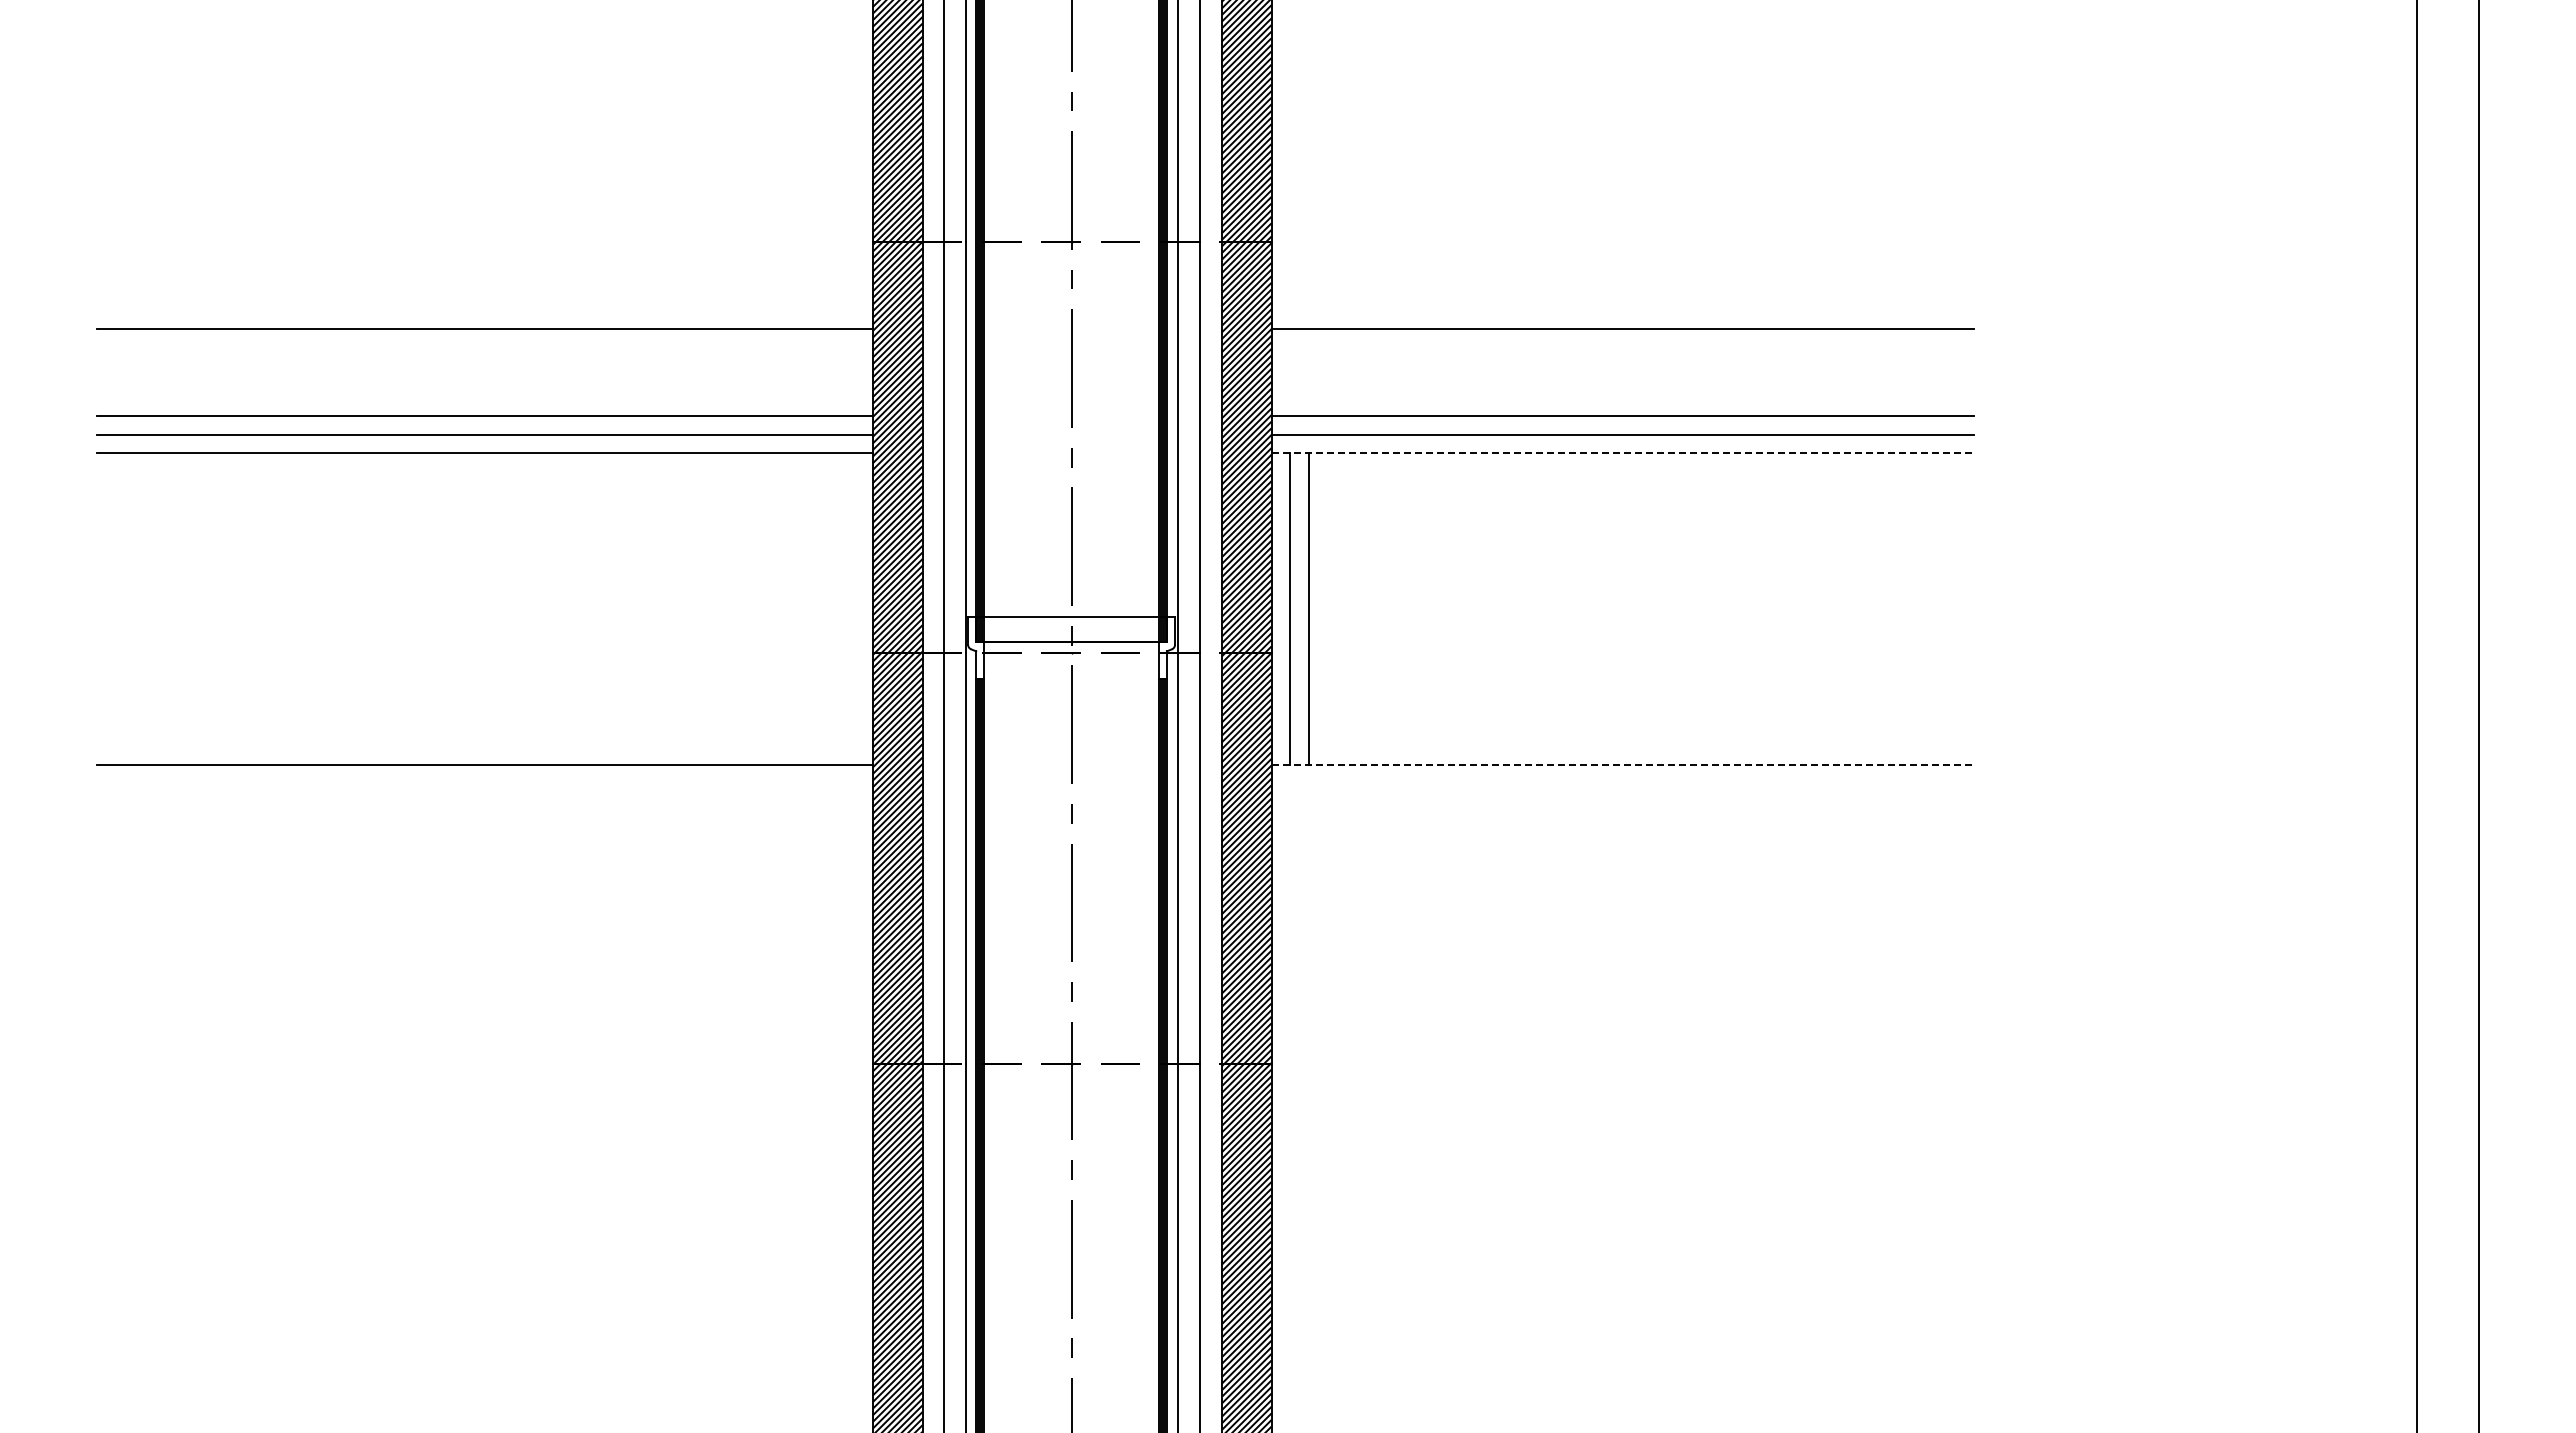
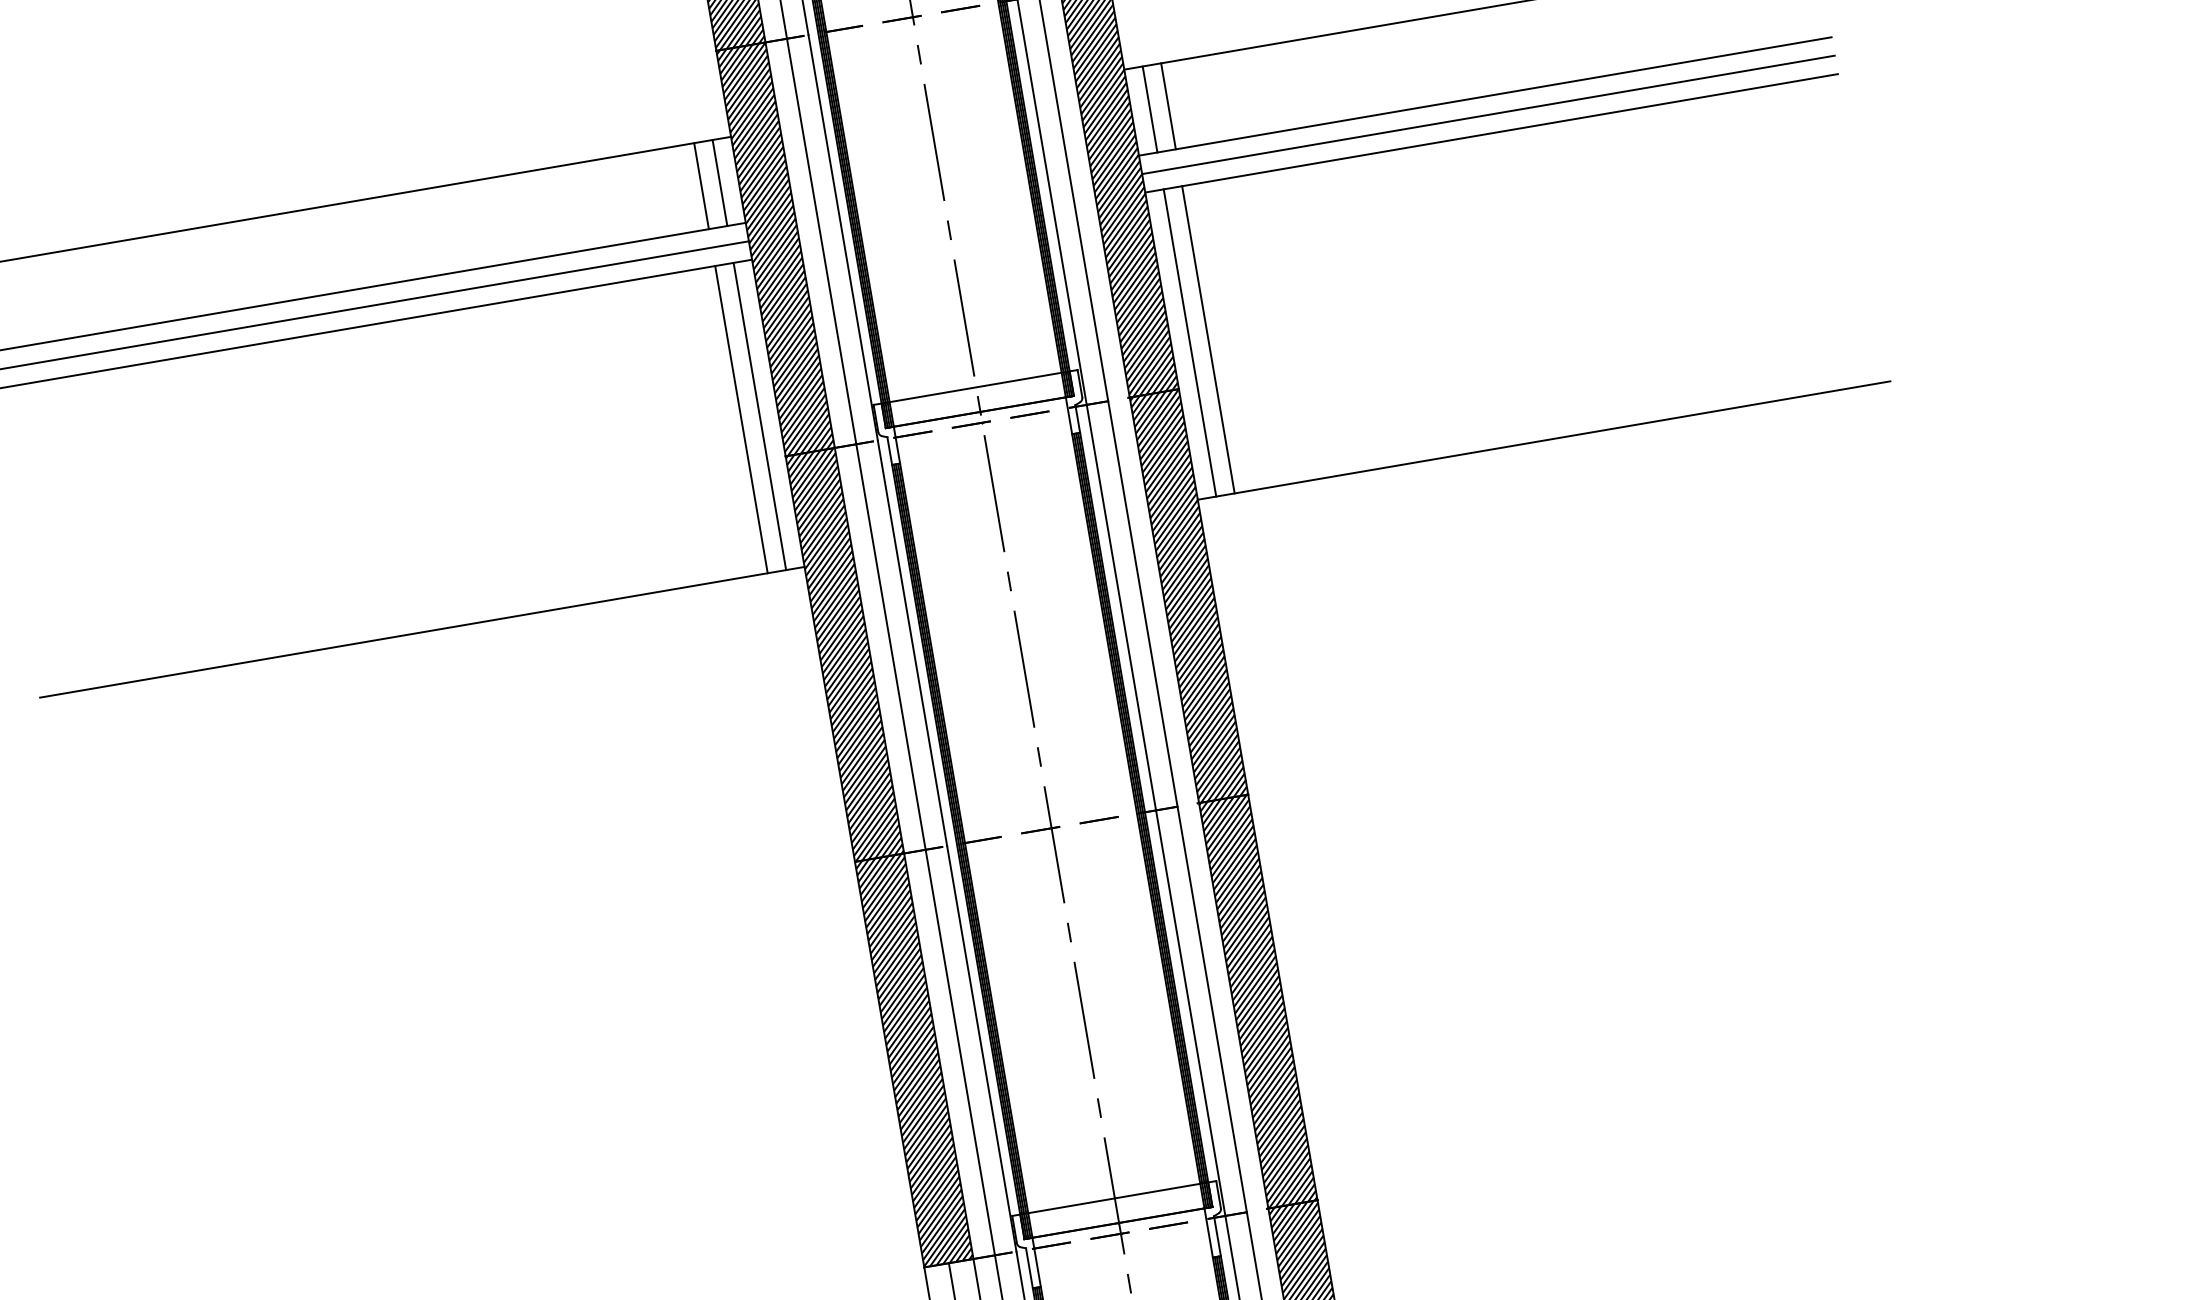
line: (835, 372) -> (701, 186), added
line: (854, 372) -> (720, 182), added
line: (1290, 372) -> (1150, 109), added
line: (1309, 372) -> (1168, 106), added
line: (1623, 453) -> (1492, 133), dashed -> solid
line: (835, 609) -> (741, 419), added
line: (854, 609) -> (760, 416), added
line: (1623, 765) -> (1544, 440), dashed -> solid

